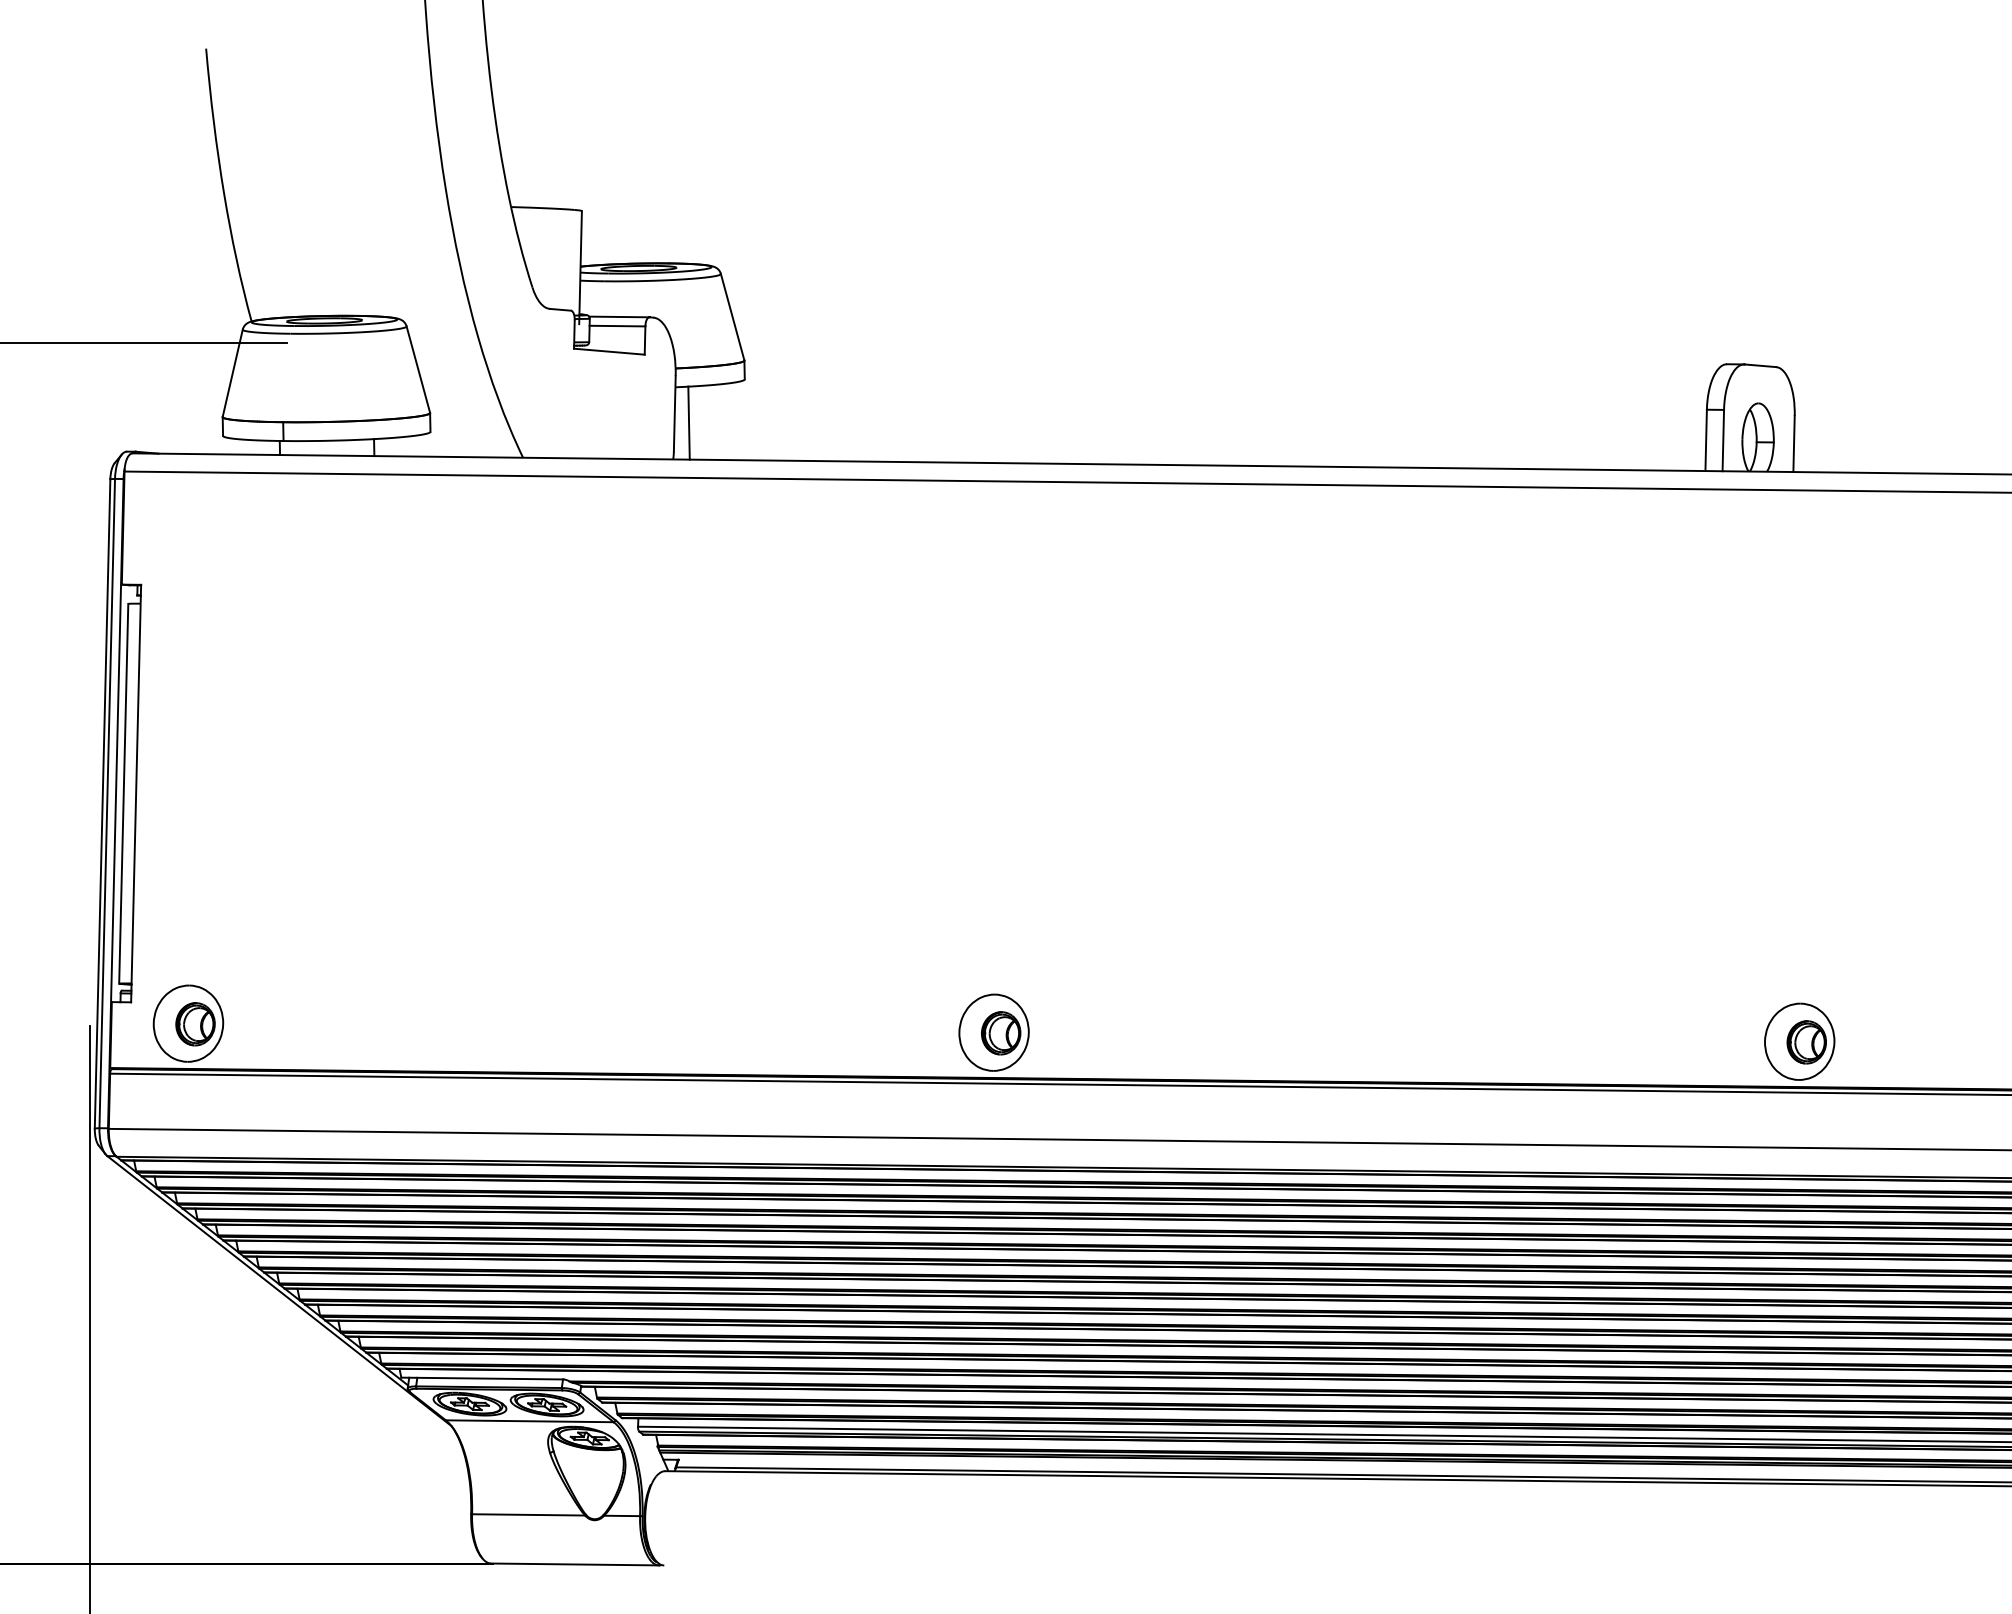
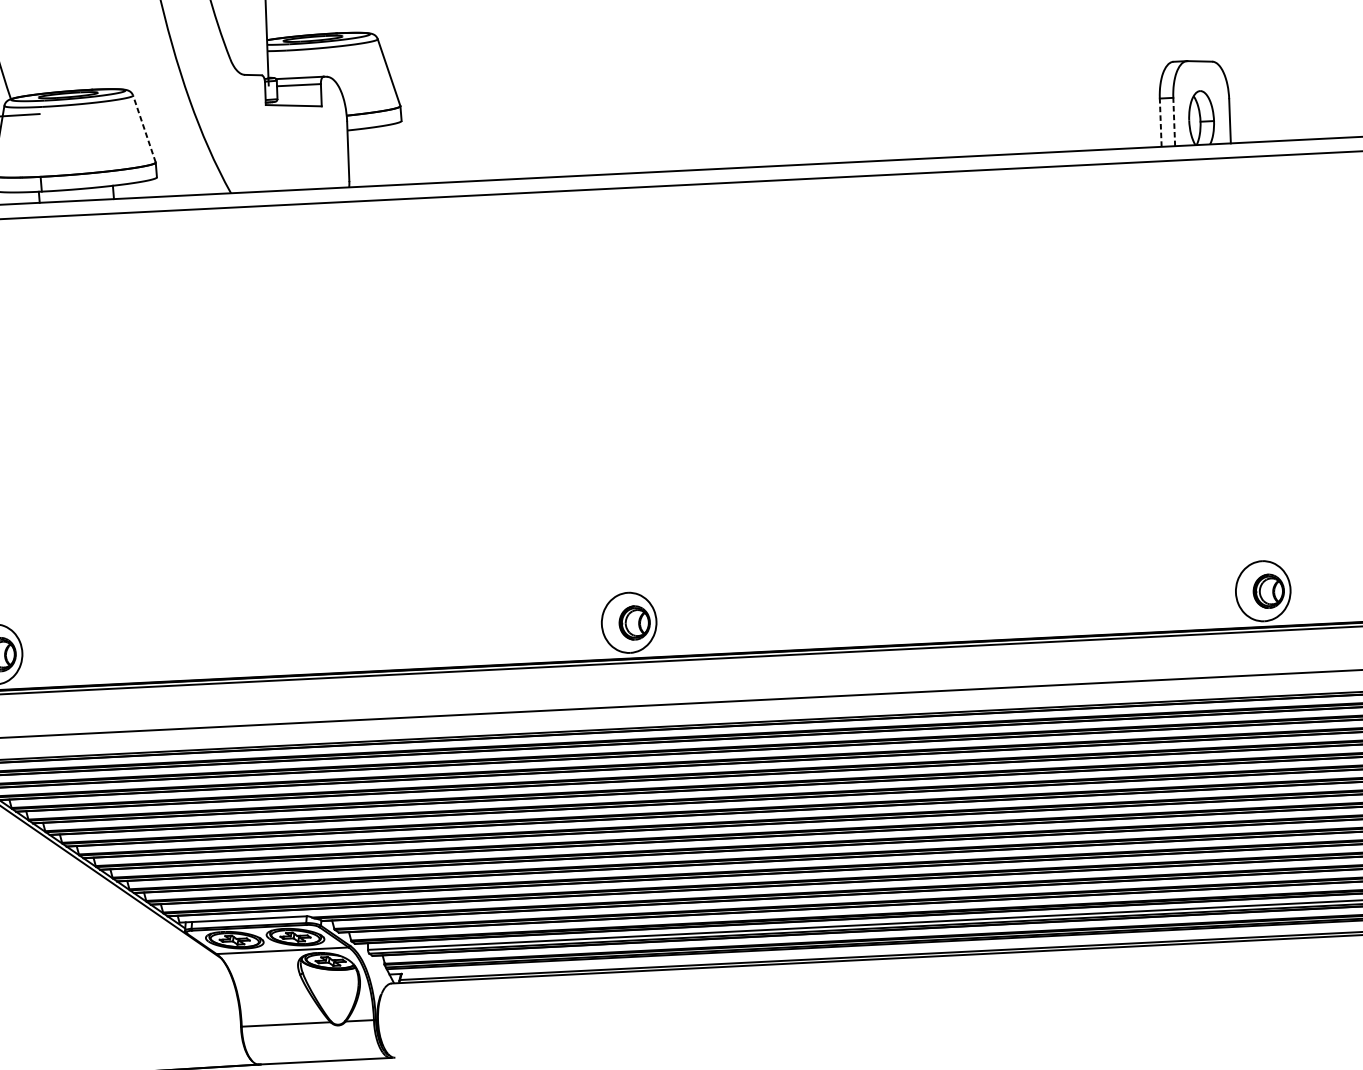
line: (418, 369) -> (144, 128), solid -> dashed
line: (688, 422) -> (359, 157), removed
line: (1706, 440) -> (1160, 122), solid -> dashed
line: (1723, 440) -> (1174, 121), solid -> dashed

